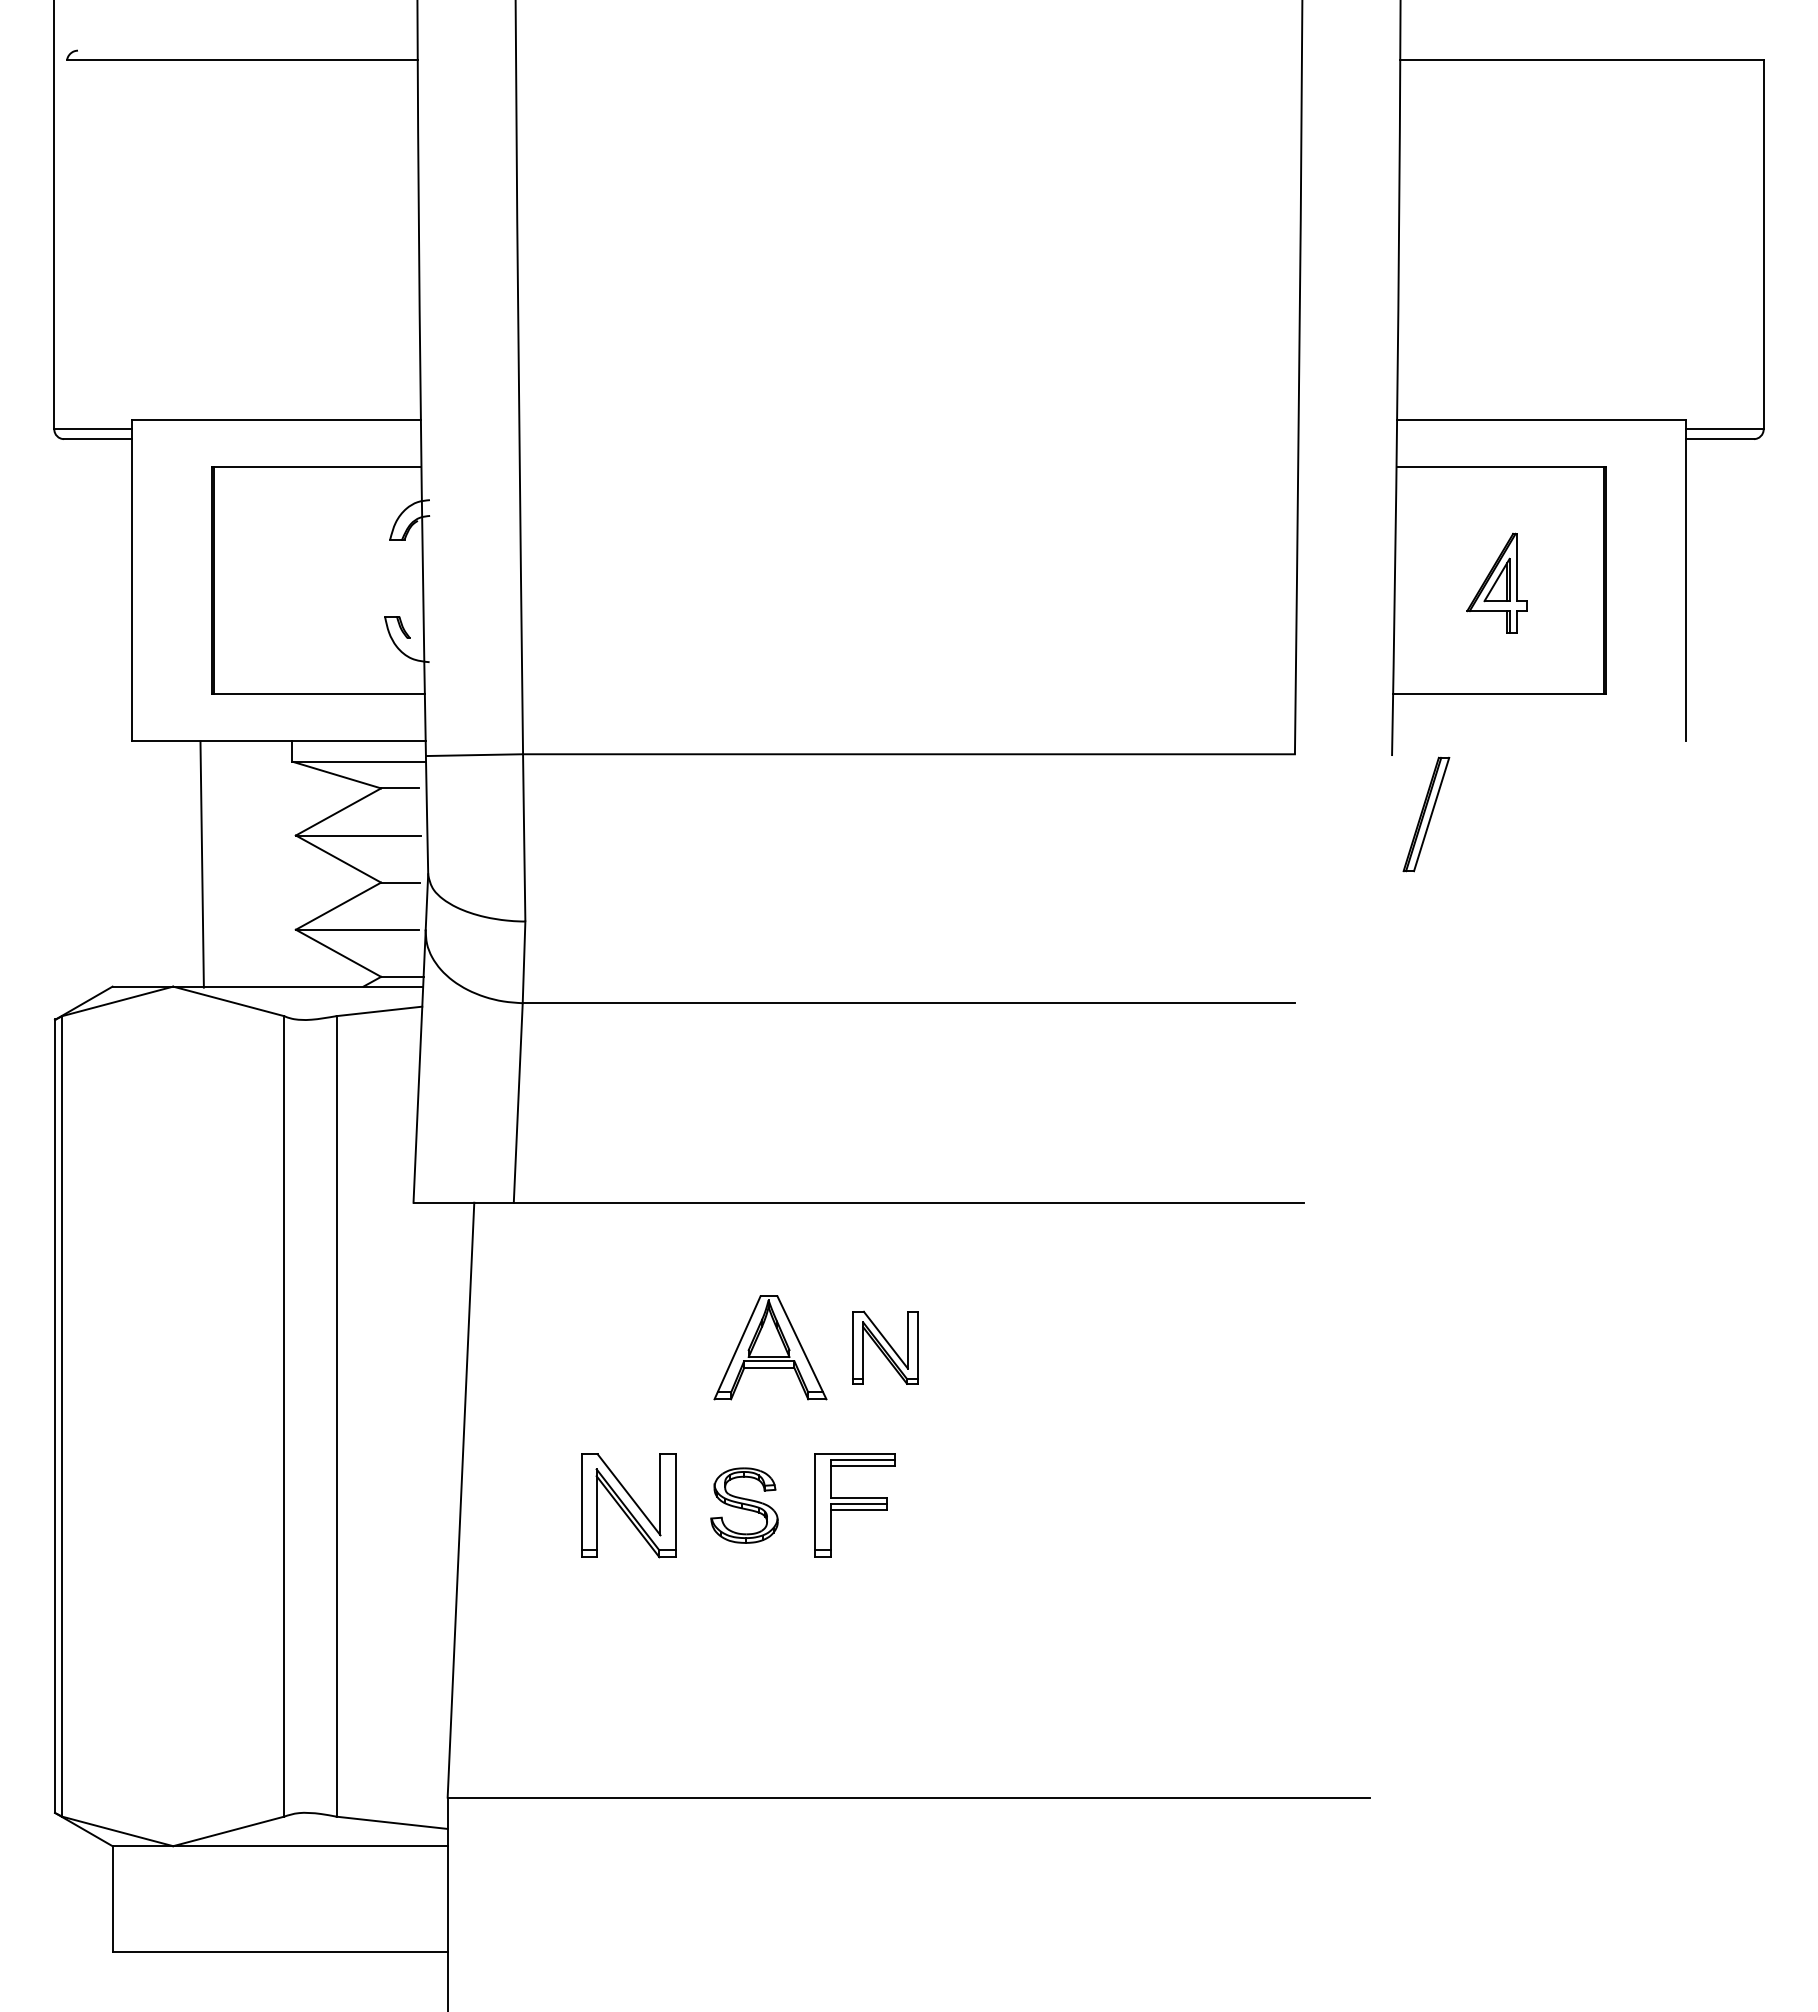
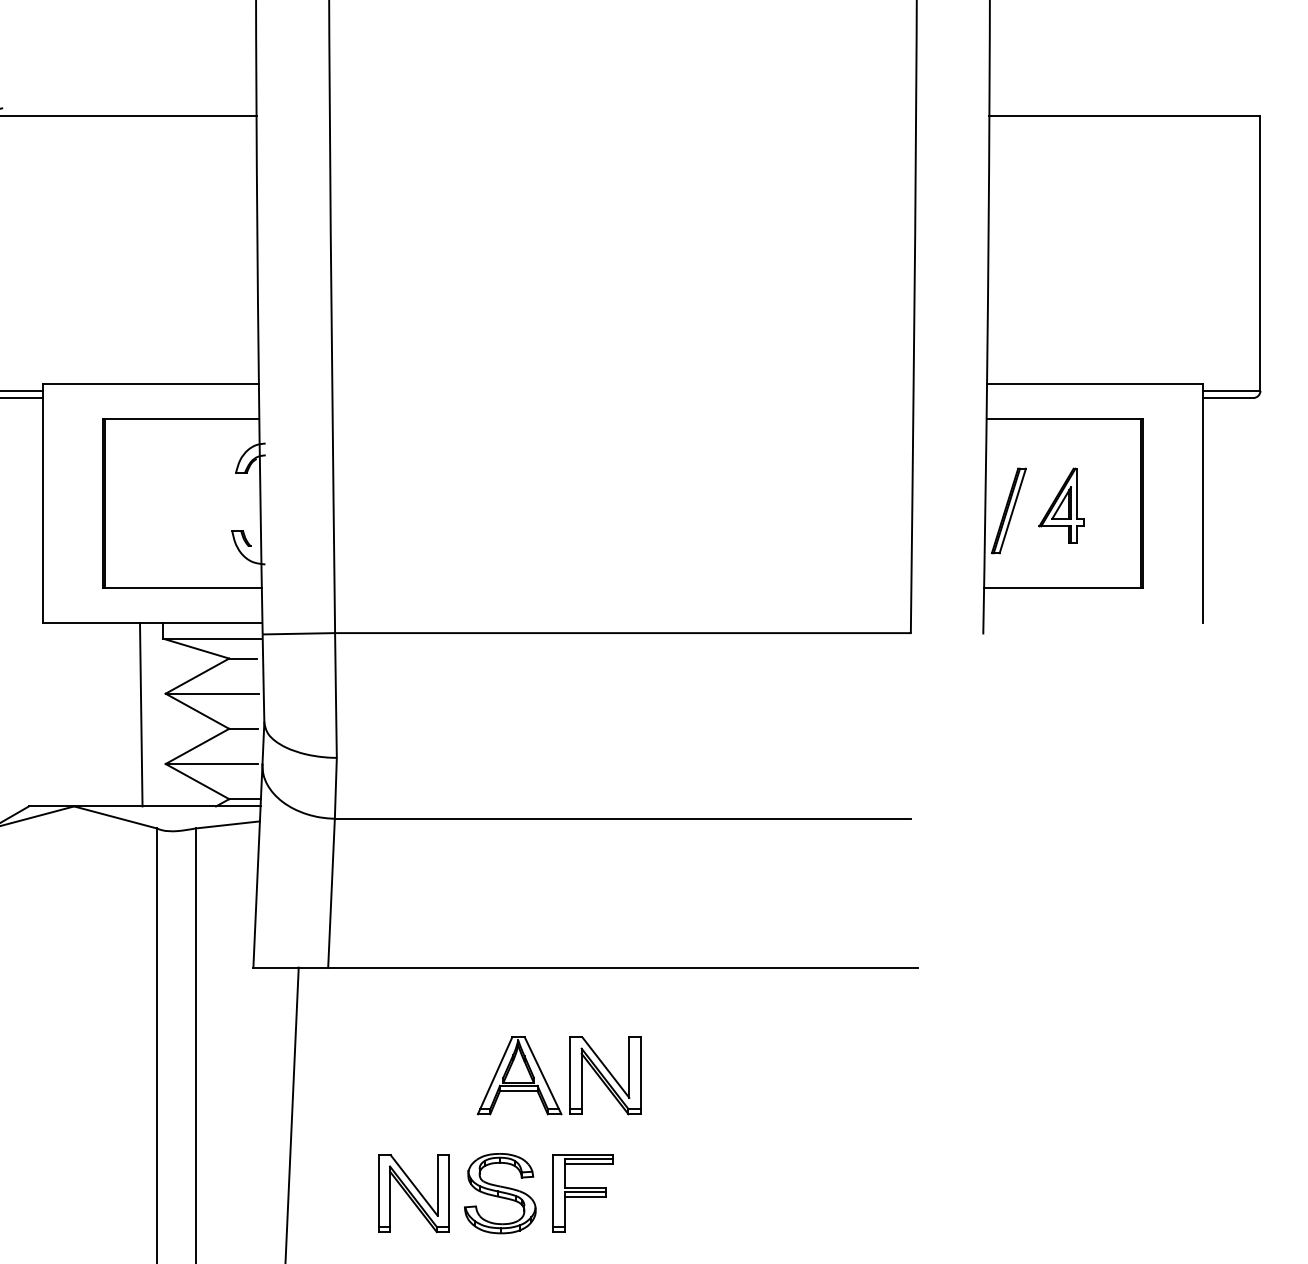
part: (1426, 814) -> (1008, 510), moved
line: (201, 864) -> (140, 714), moved
part: (885, 1347) -> (605, 1075), size x1.43
part: (744, 1505) -> (500, 1193), size x1.43

